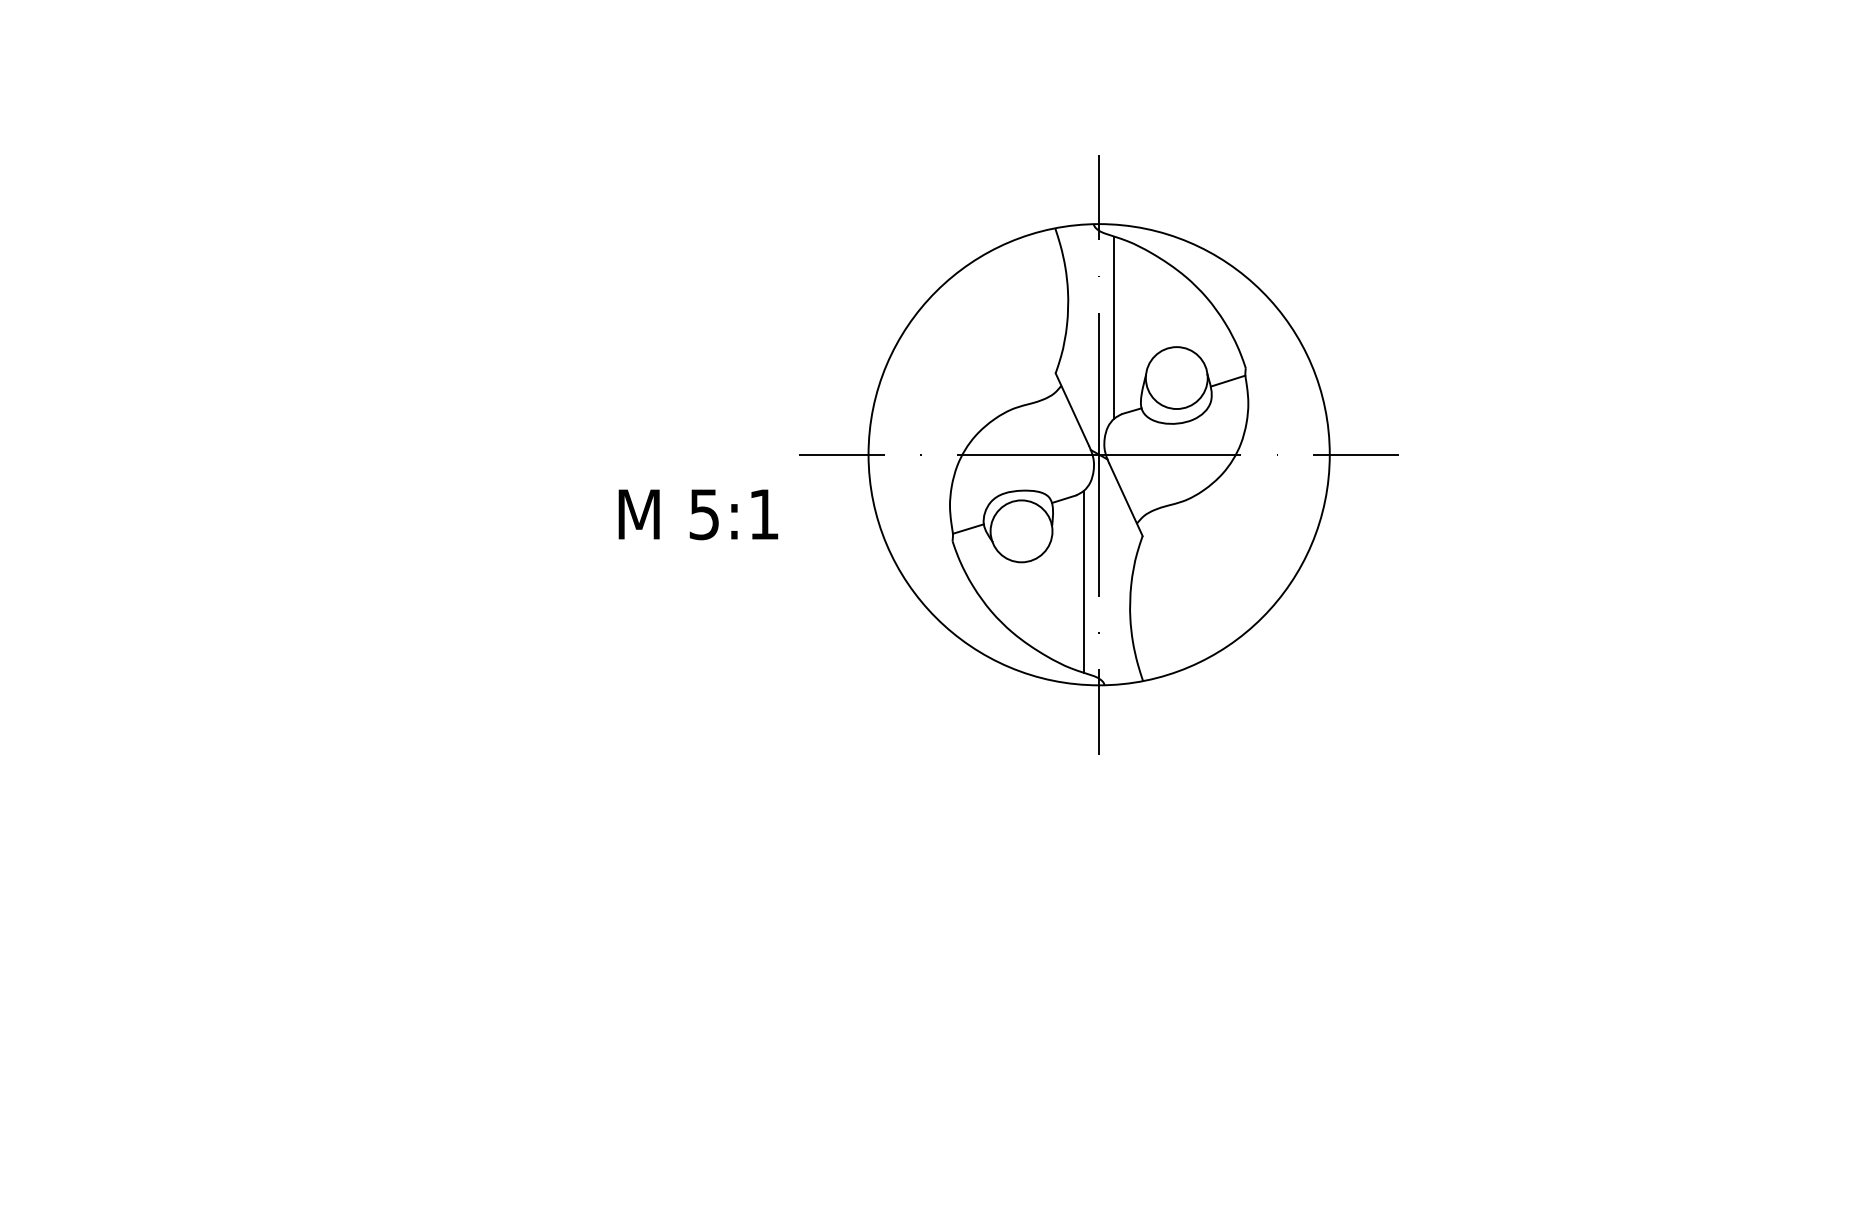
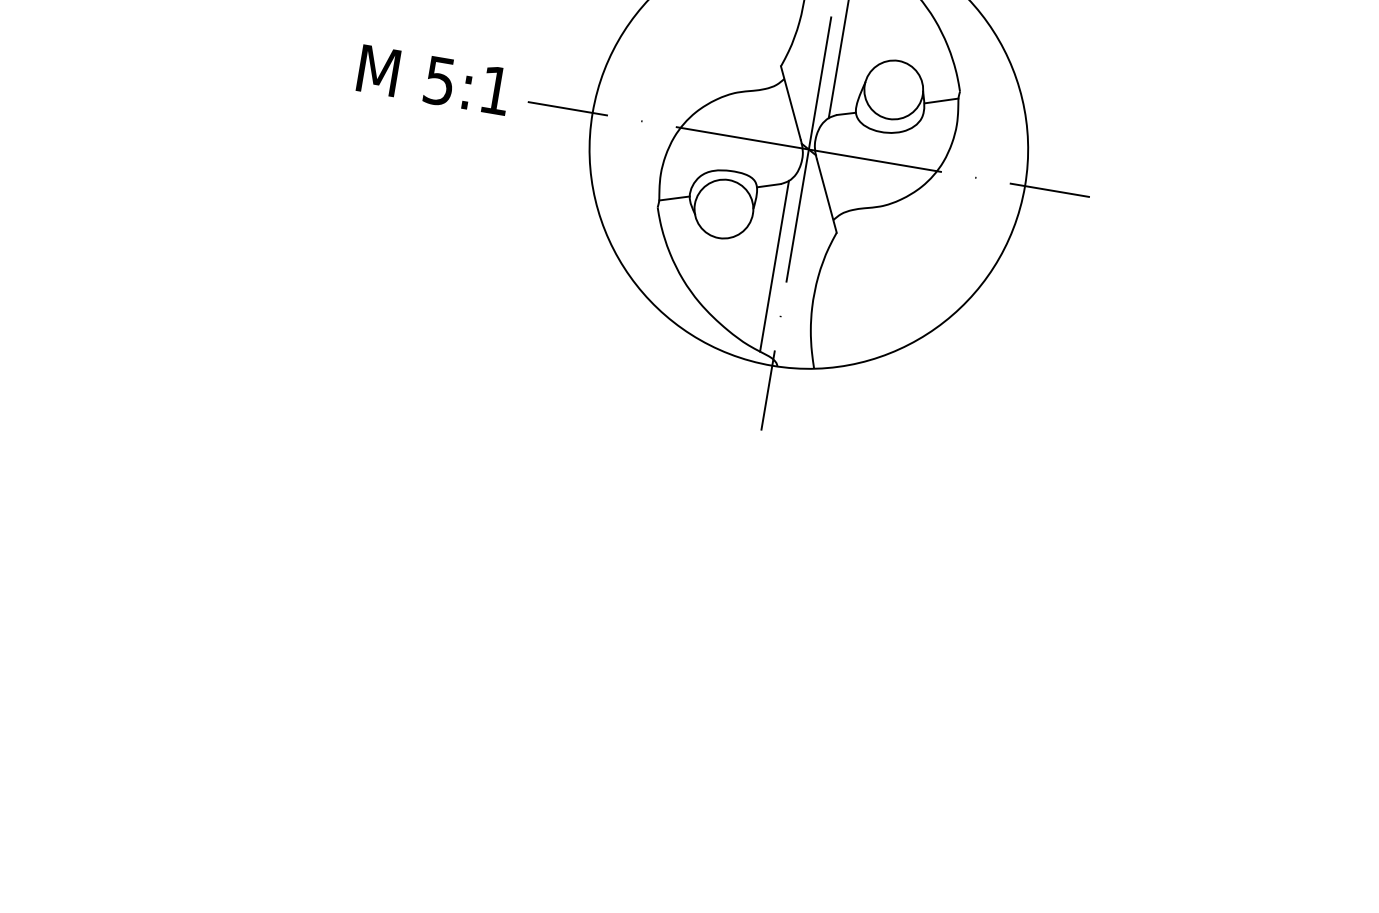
text: (698, 514) -> (434, 80), moved

